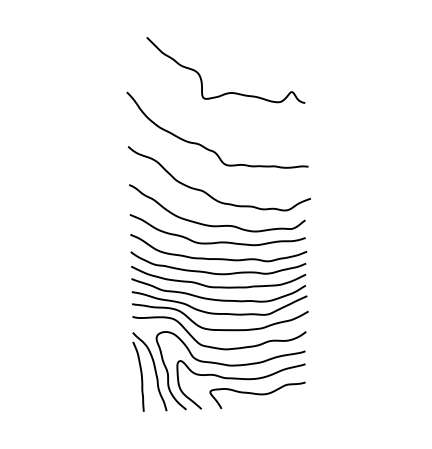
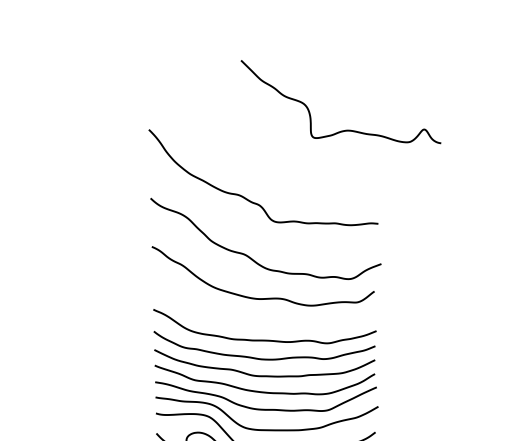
curve: (226, 92) -> (341, 130), moved
curve: (217, 241) -> (263, 318), removed

